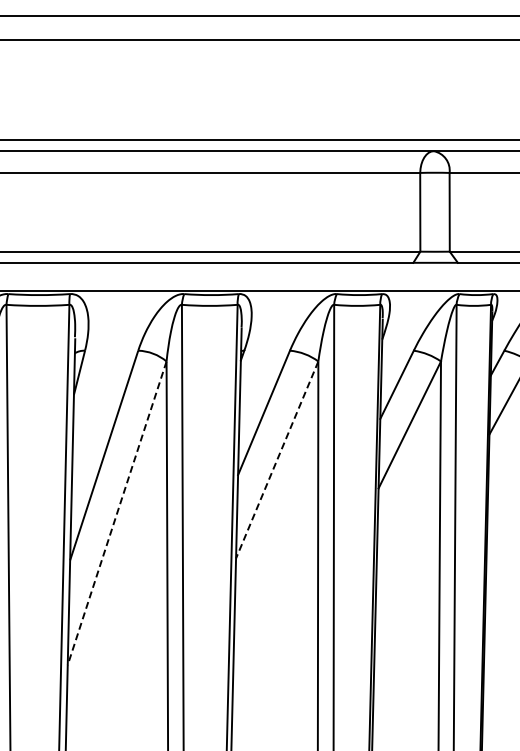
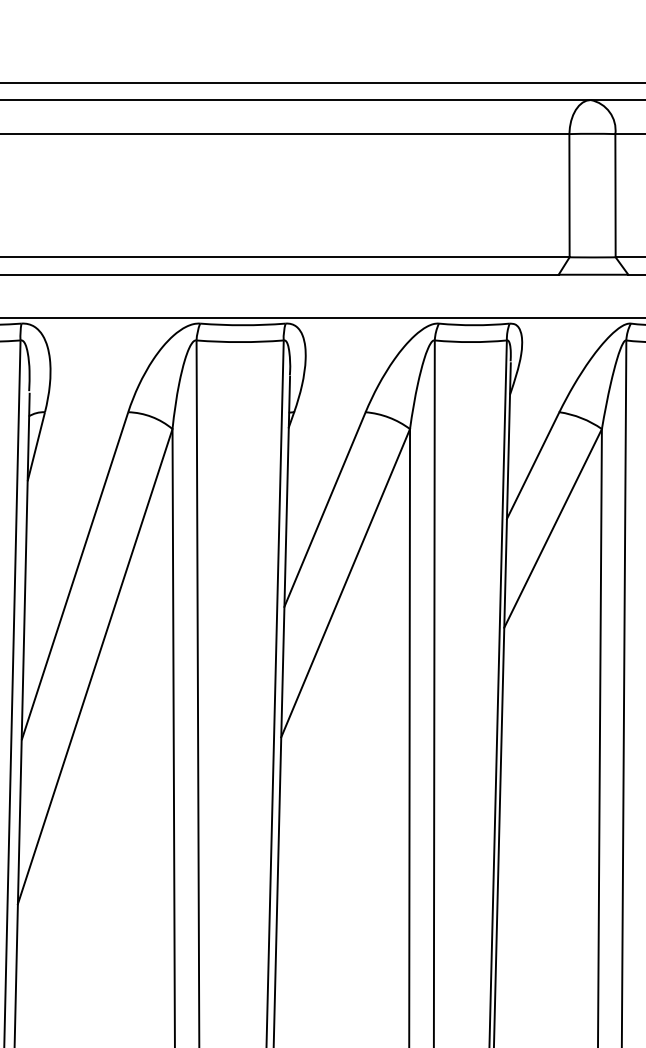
line: (277, 460) -> (346, 584), dashed -> solid
line: (117, 513) -> (95, 666), dashed -> solid

